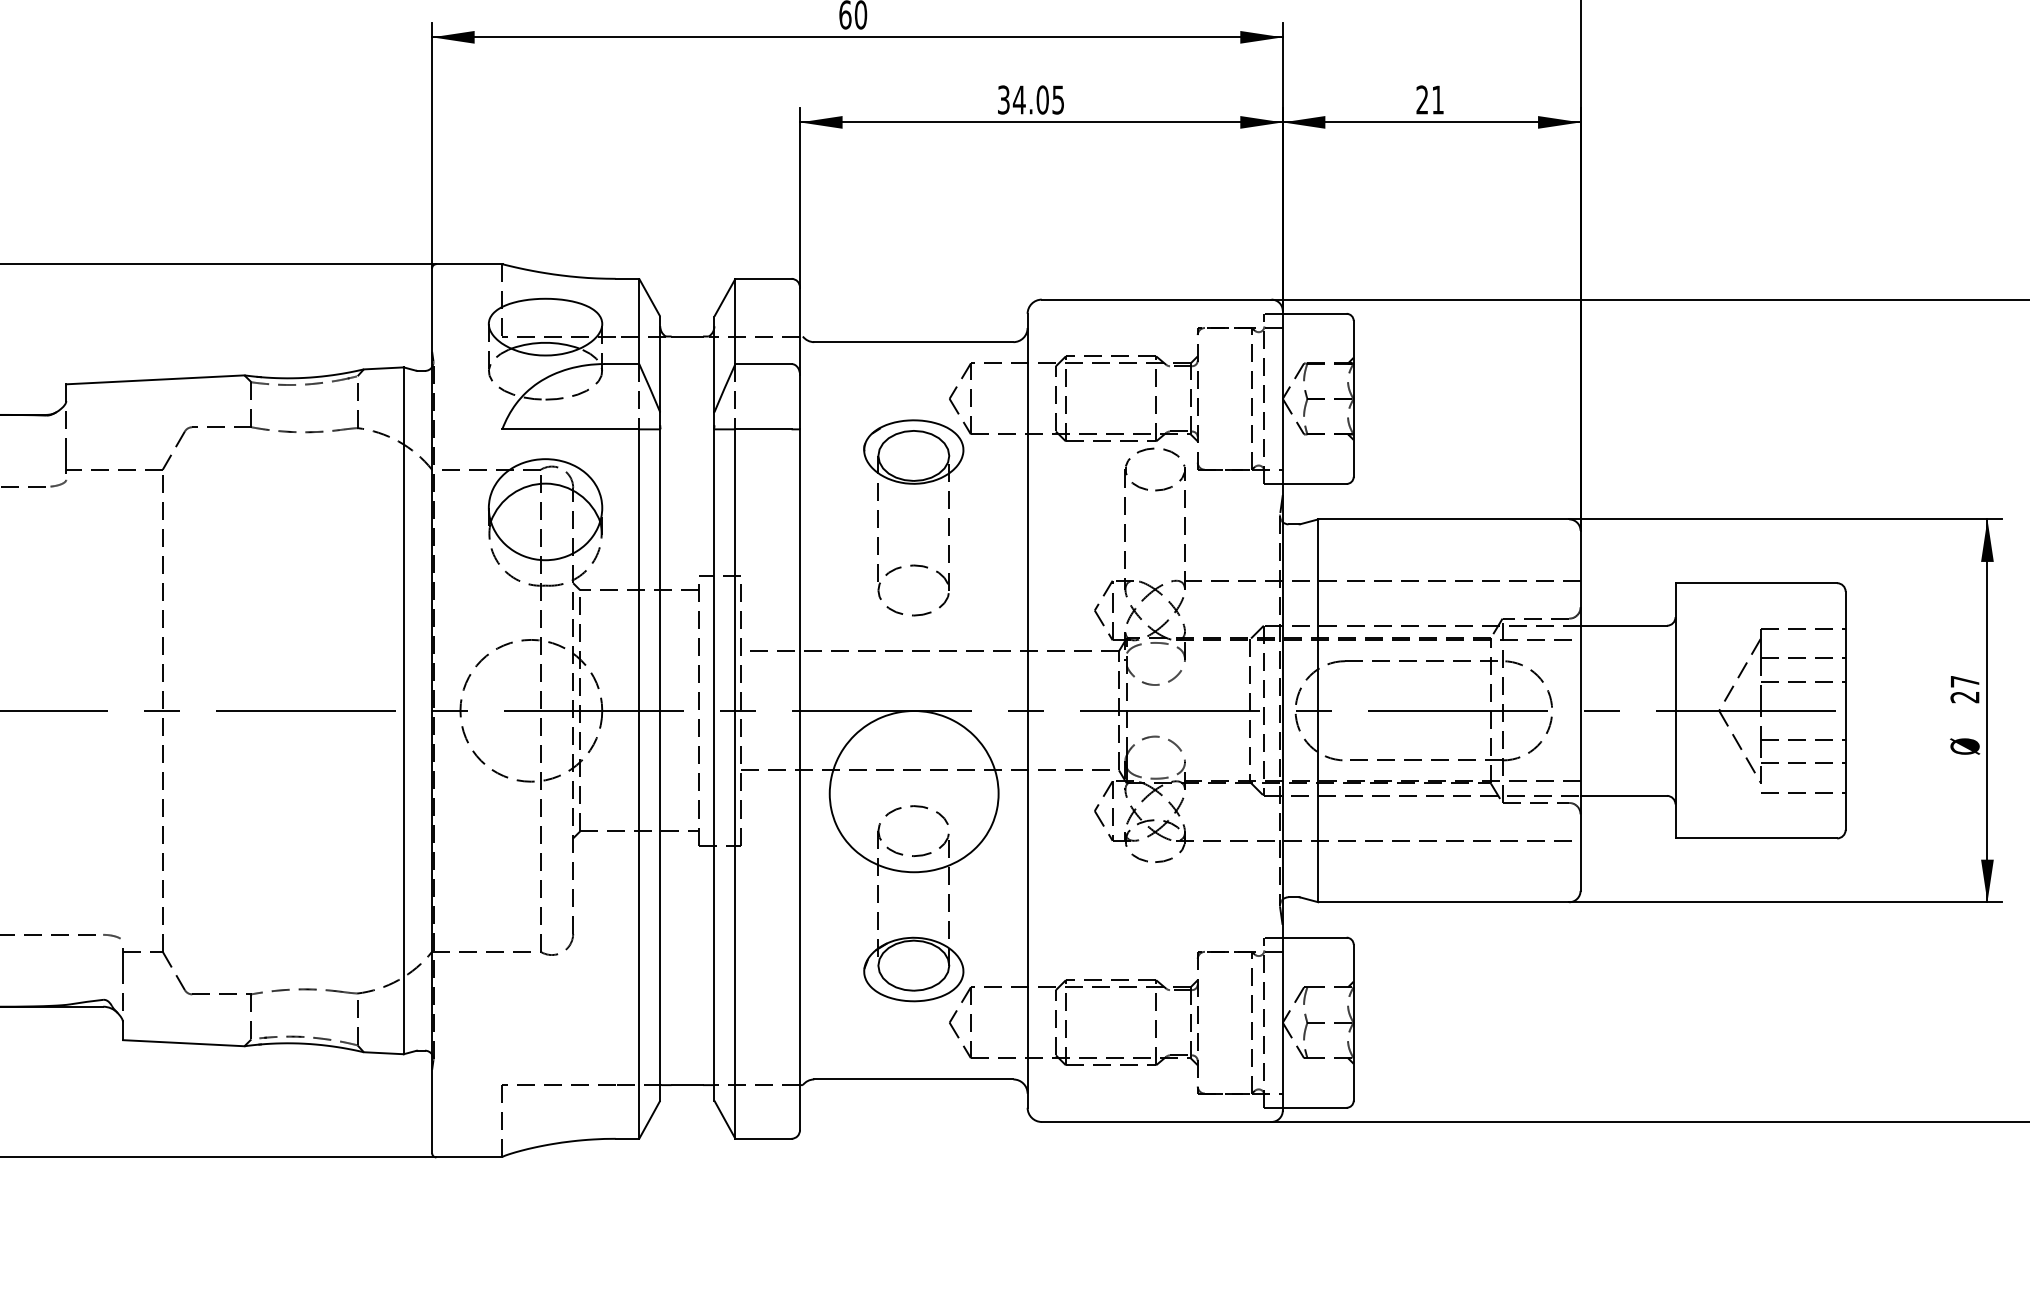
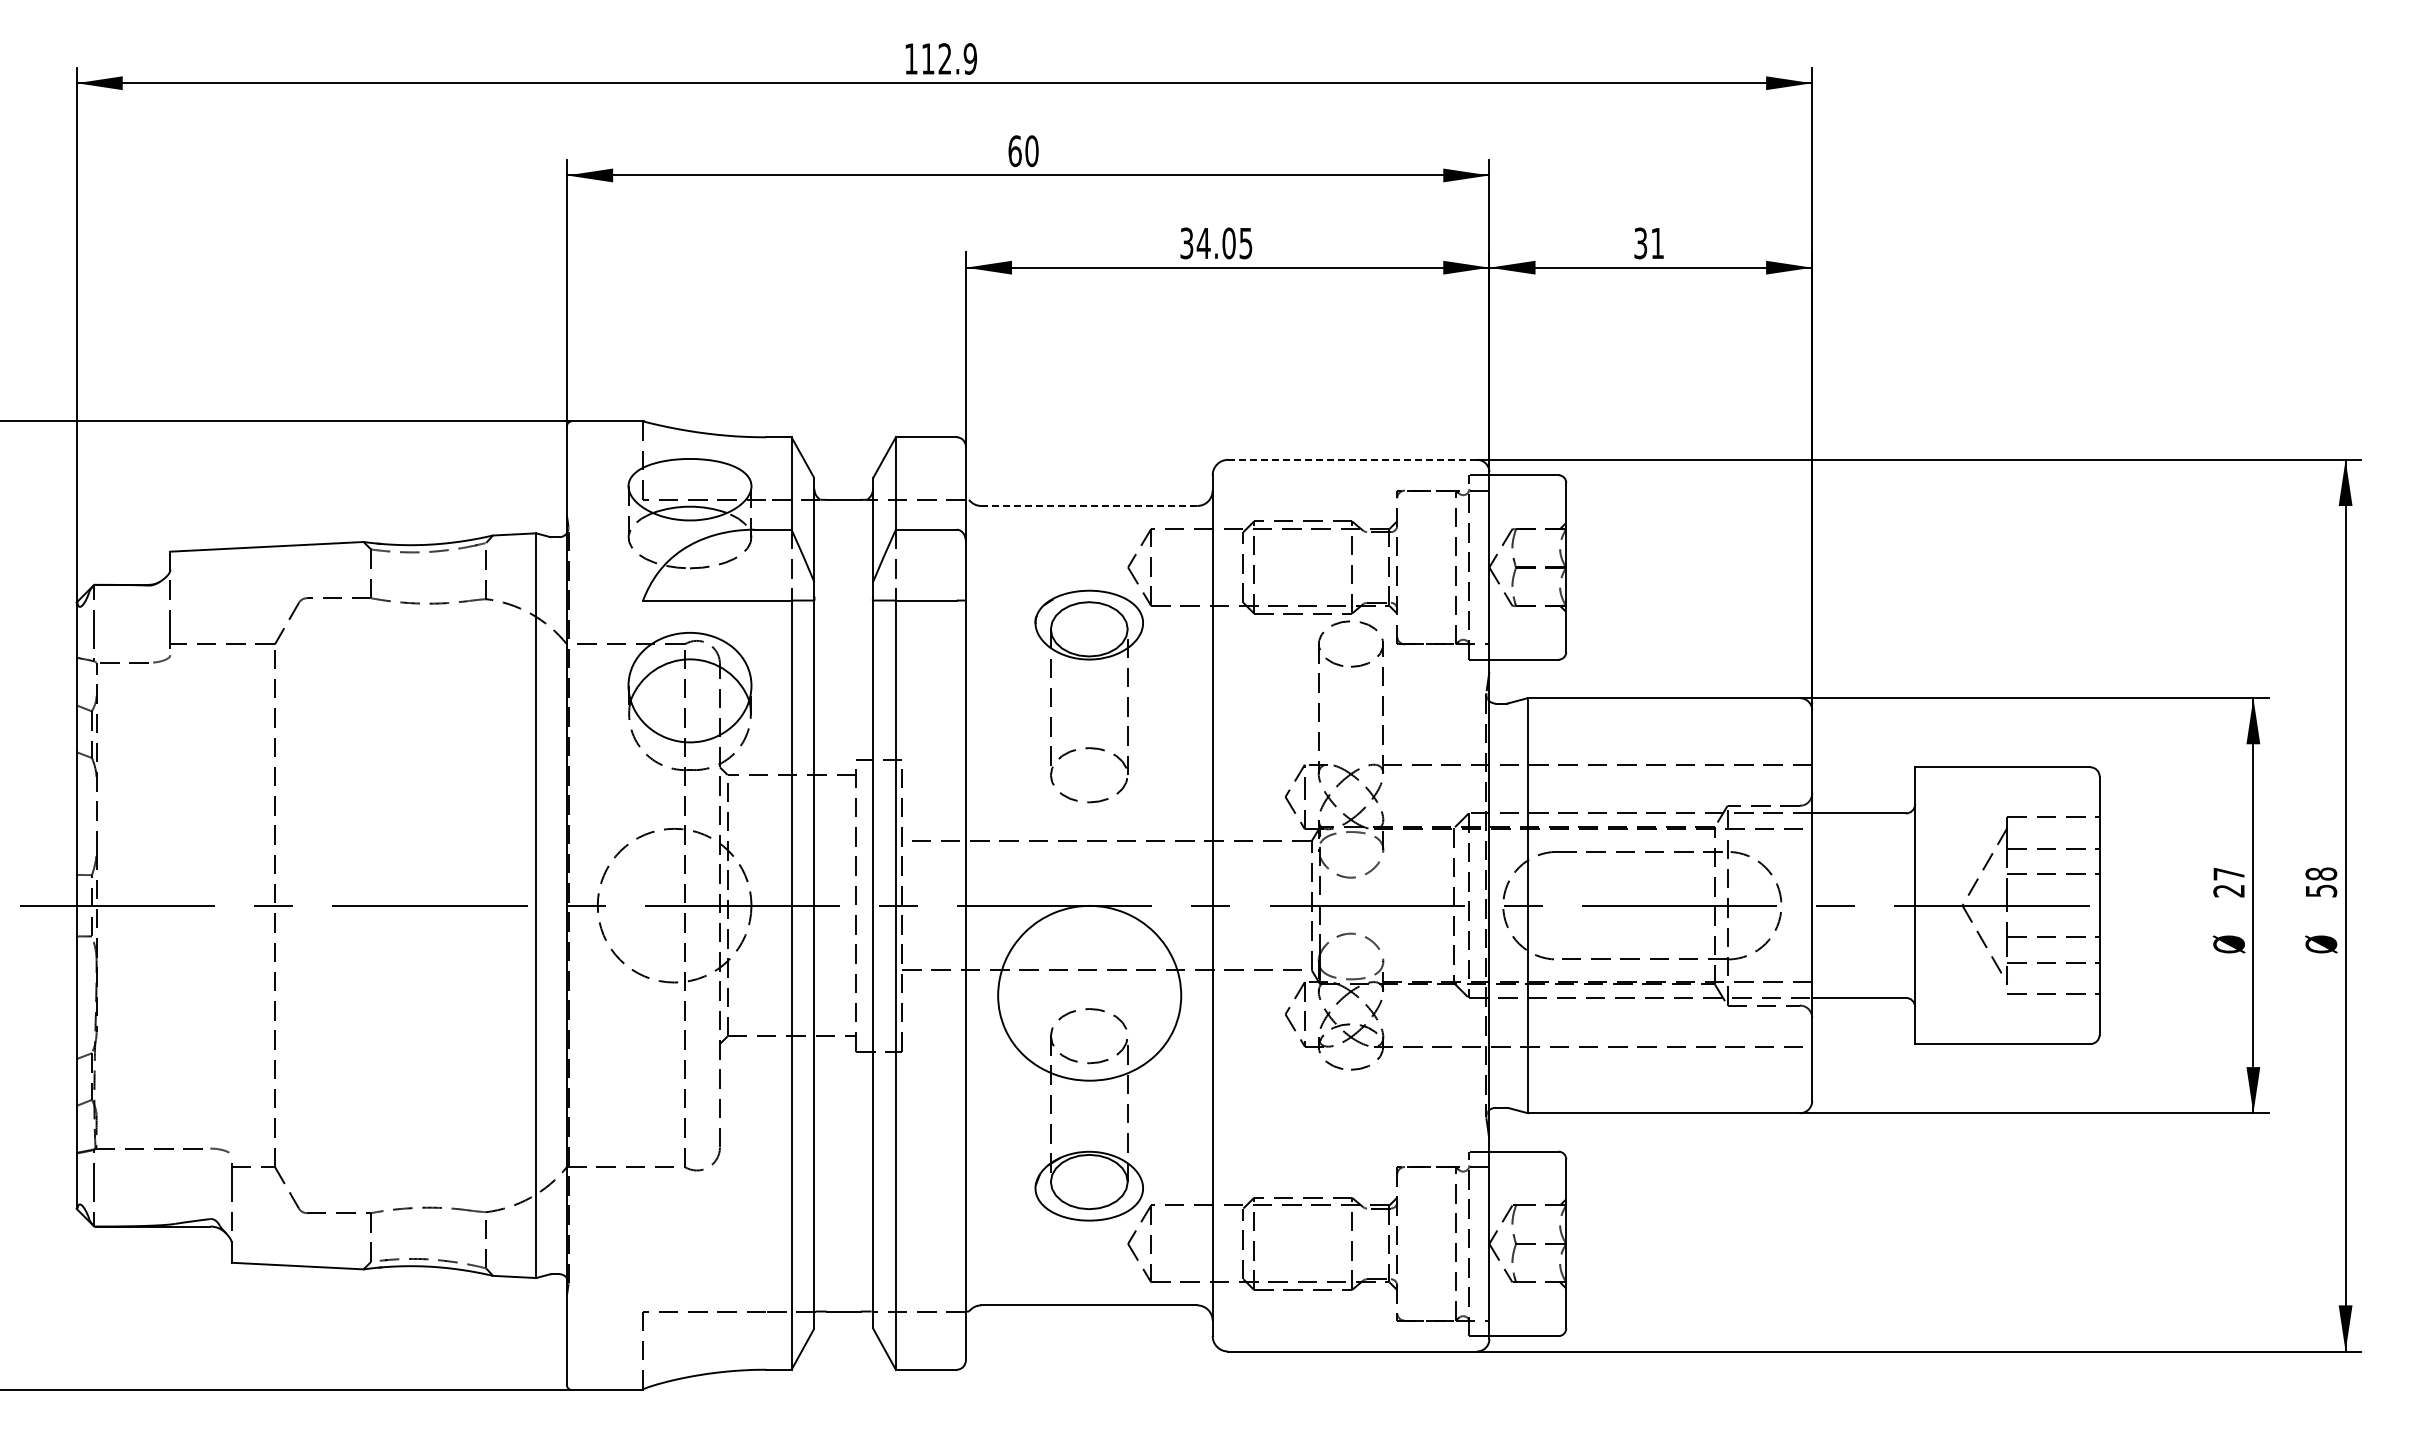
text: (1422, 100) -> (1640, 243), 21 -> 31
line: (1156, 299) -> (1352, 459), solid -> dashed
line: (914, 341) -> (1089, 505), solid -> dashed

